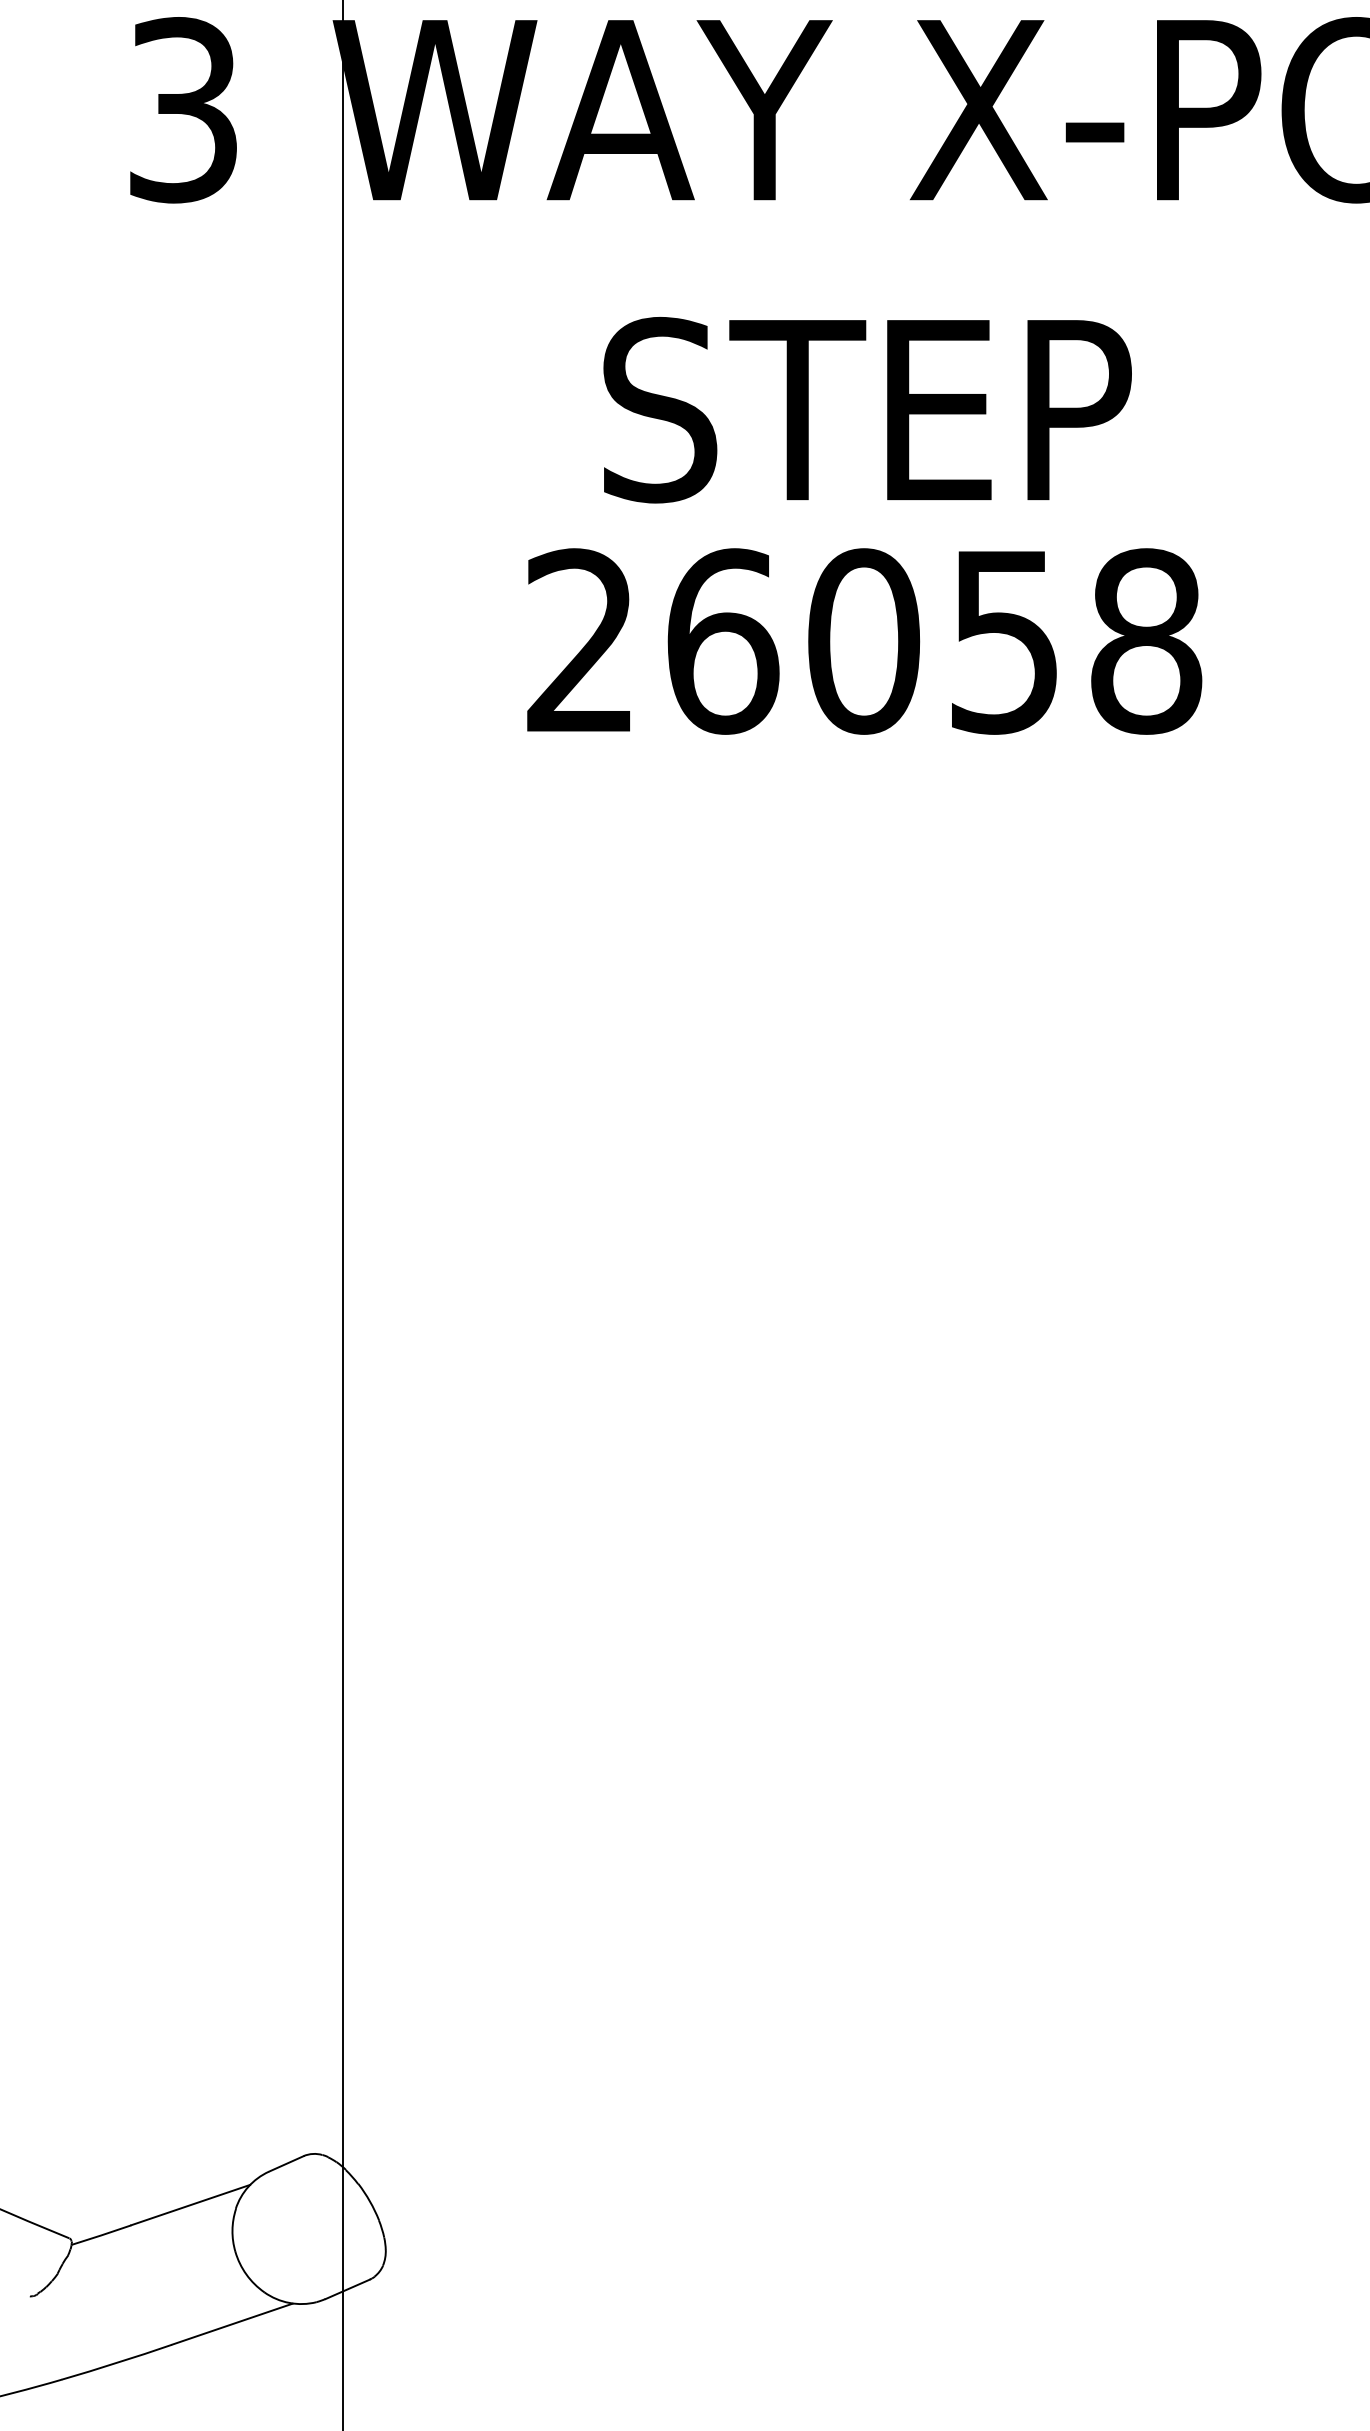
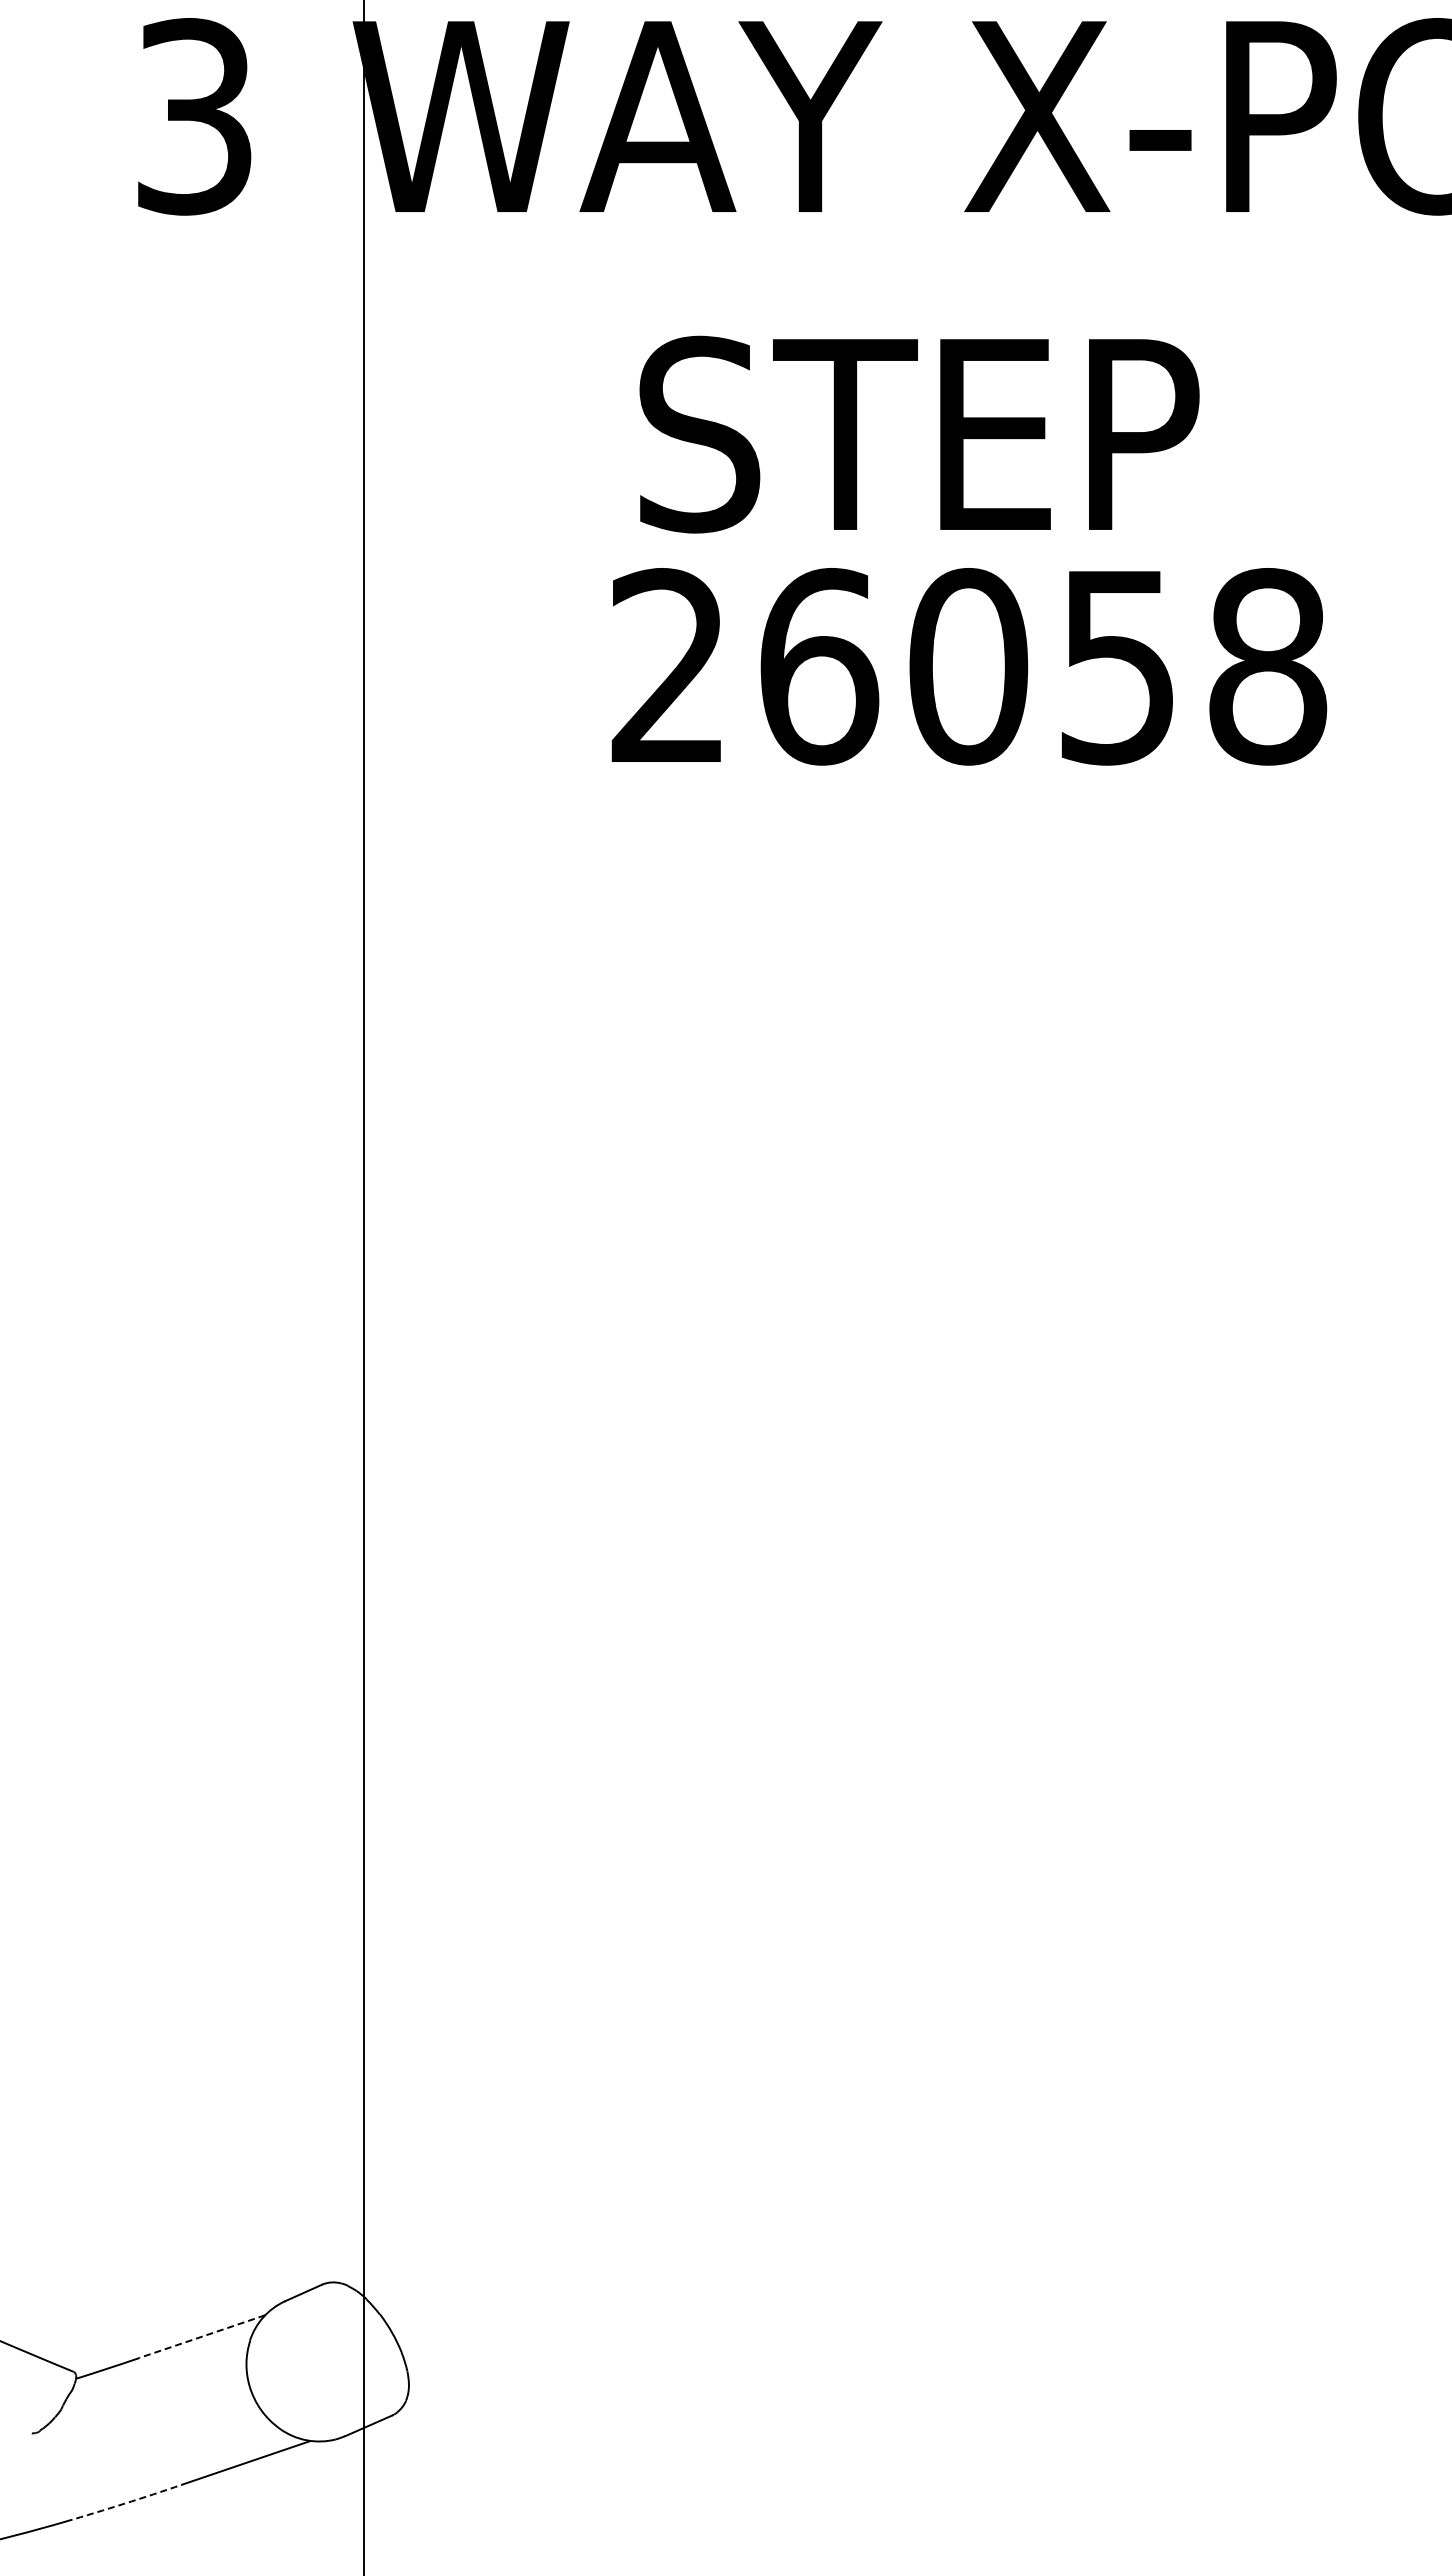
text: (864, 641) -> (969, 666), moved
line: (190, 2204) -> (201, 2336), solid -> dashed
arc: (117, 2362) -> (124, 2503), solid -> dashed

